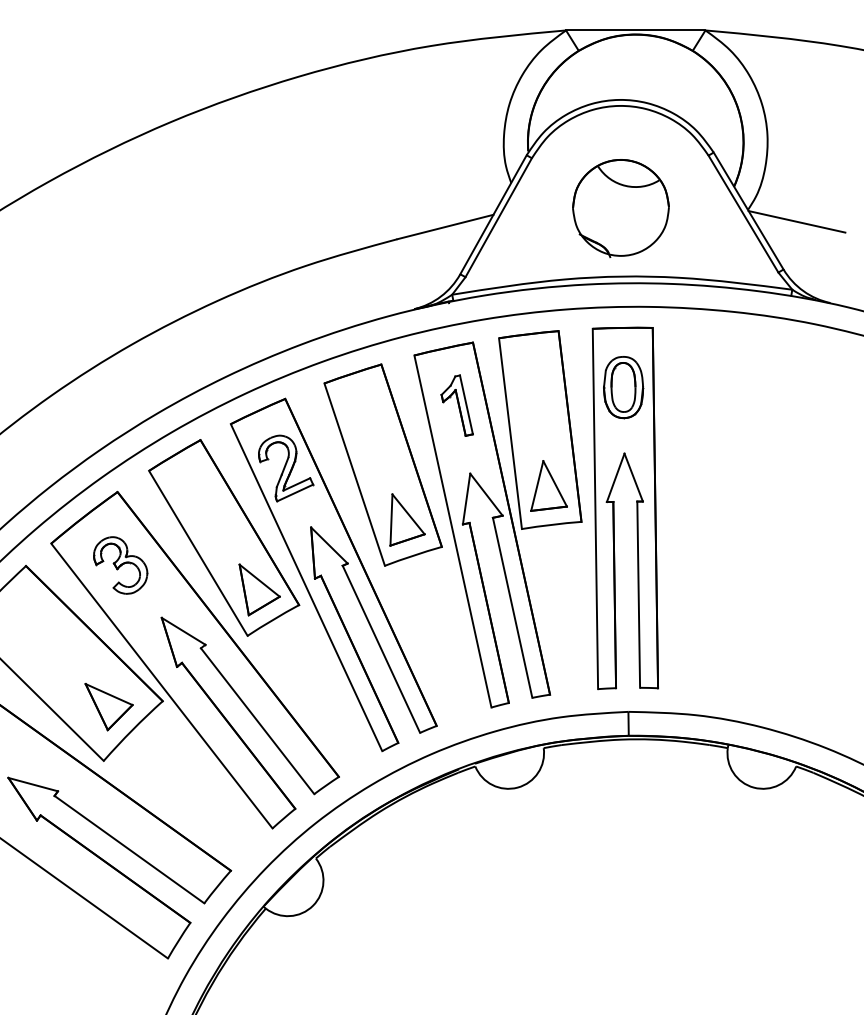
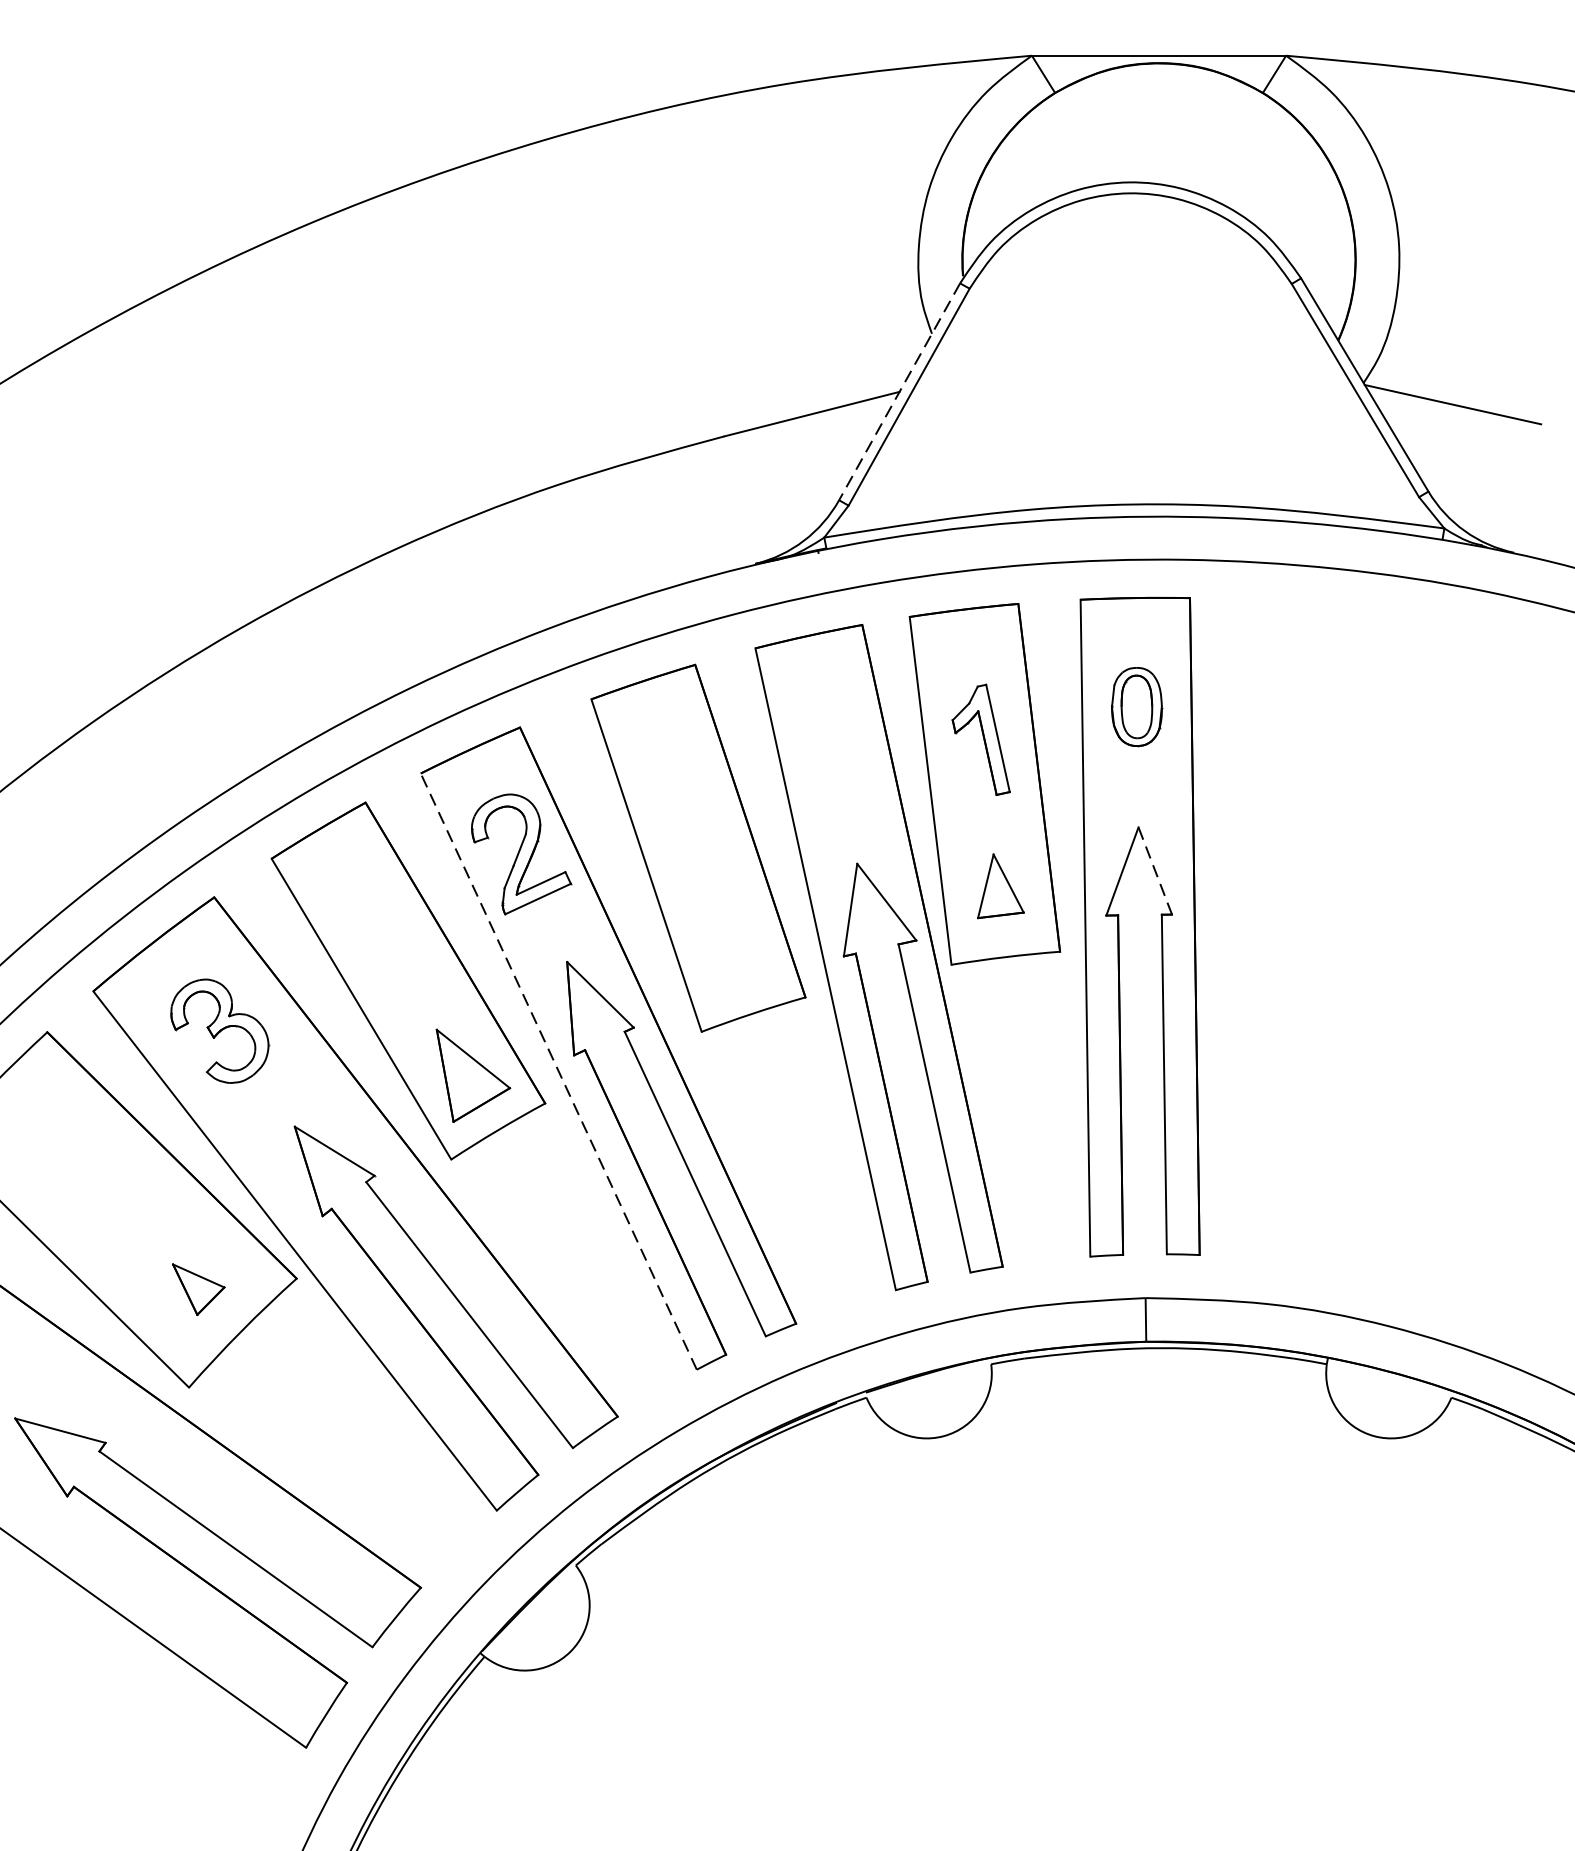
part: (620, 208) -> (1131, 380), removed
line: (493, 215) -> (899, 393), solid -> dashed
part: (623, 387) -> (1136, 706), size x0.7
part: (456, 405) -> (979, 739), moved
line: (633, 477) -> (1154, 870), solid -> dashed
part: (548, 485) -> (999, 885), size x0.7
part: (407, 519) -> (742, 947), removed
line: (306, 587) -> (558, 1071), solid -> dashed
part: (108, 707) -> (197, 1290), size x0.6

